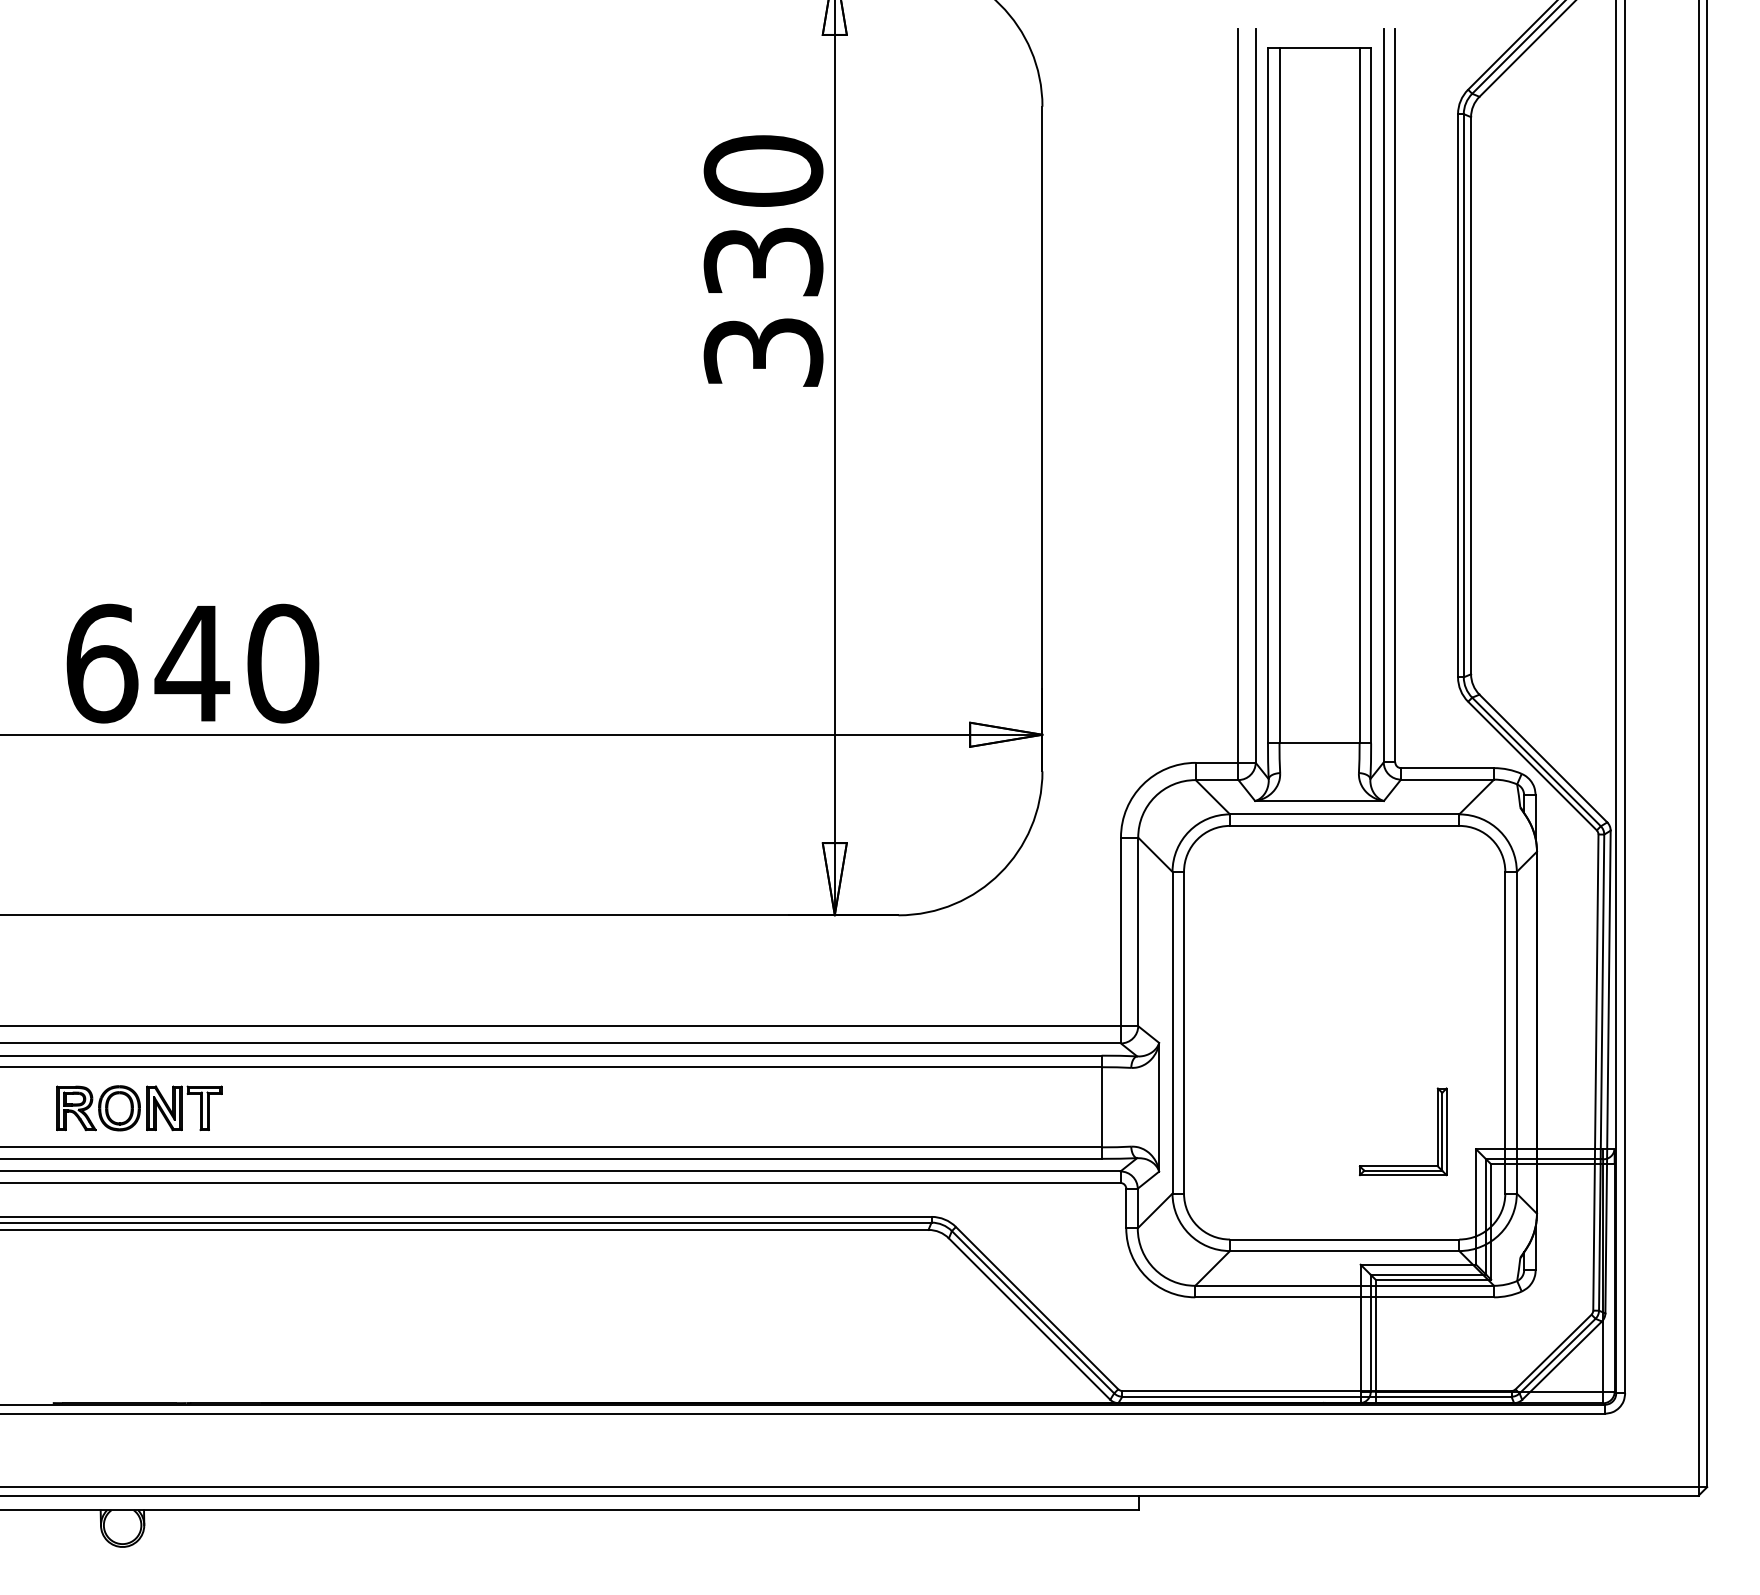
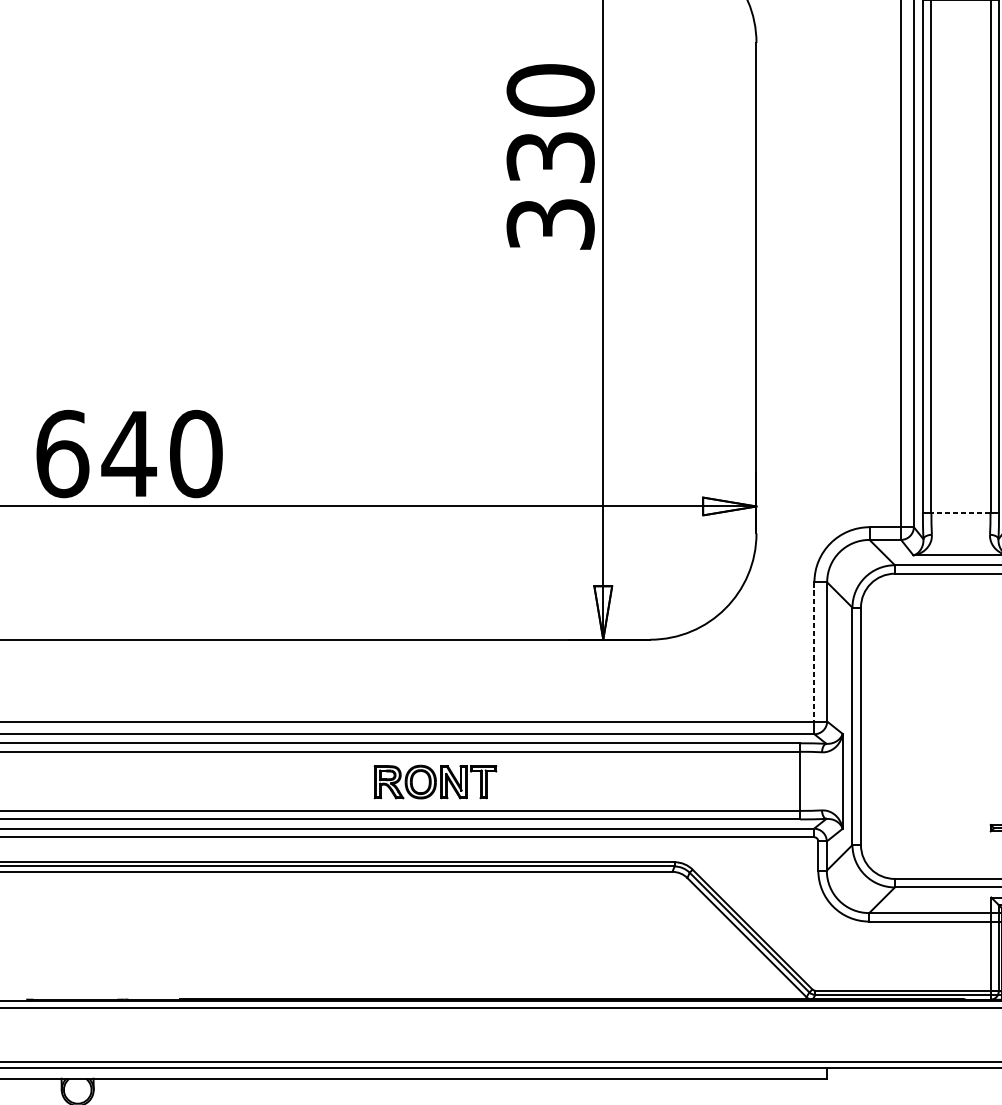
line: (1319, 743) -> (960, 512), solid -> dashed
line: (1120, 932) -> (814, 652), solid -> dashed
part: (139, 1108) -> (435, 782), moved

